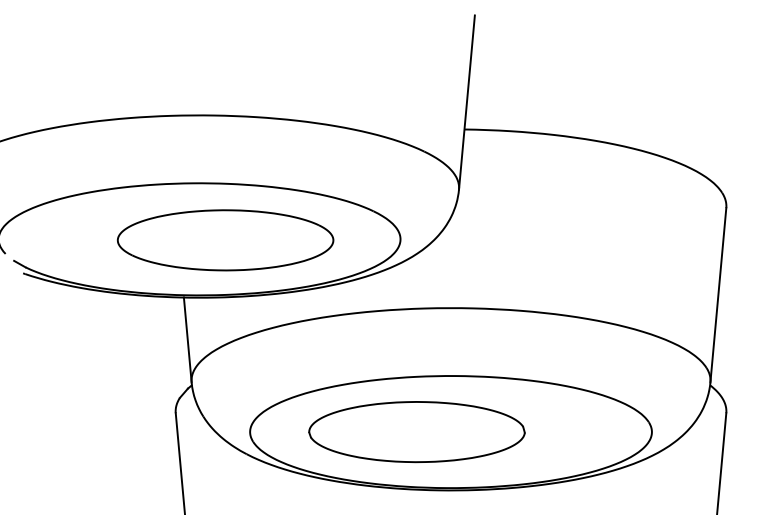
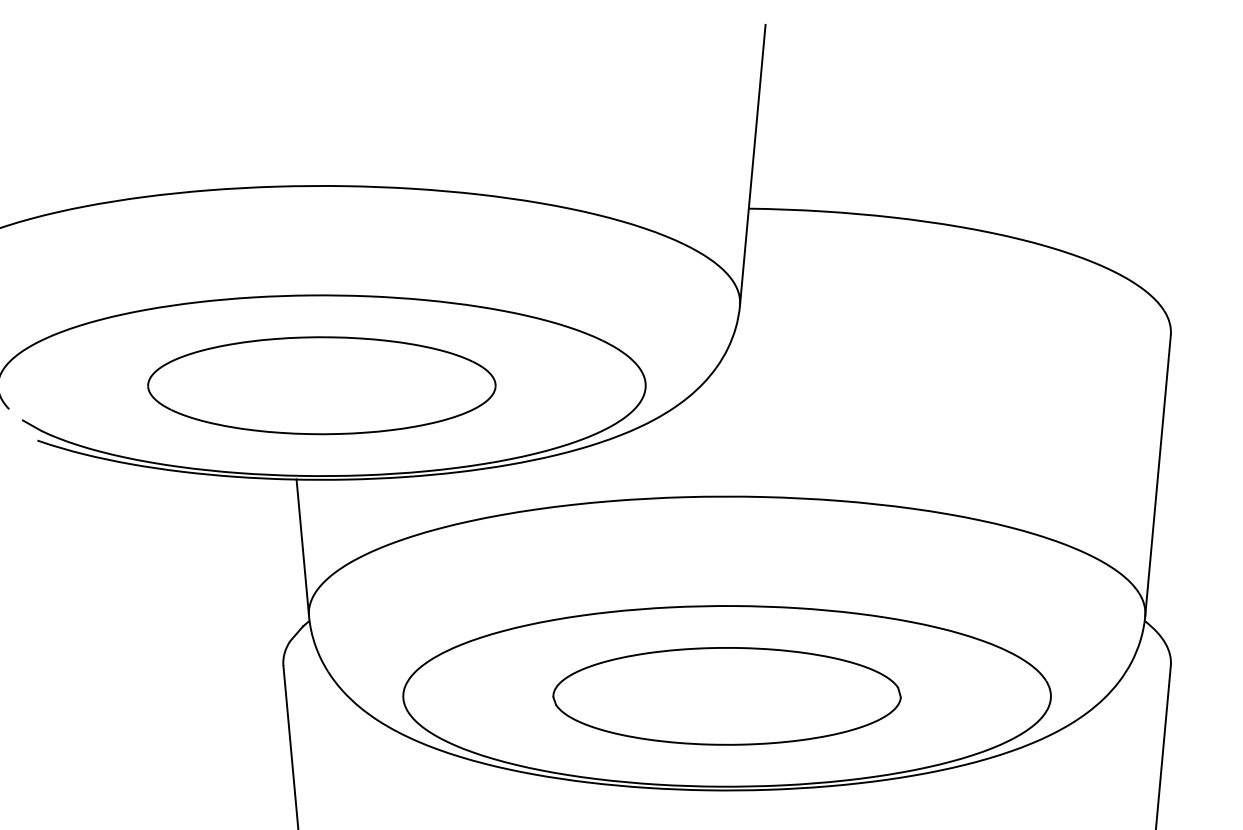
part: (225, 240) -> (321, 385), moved
part: (416, 432) -> (726, 697), moved

